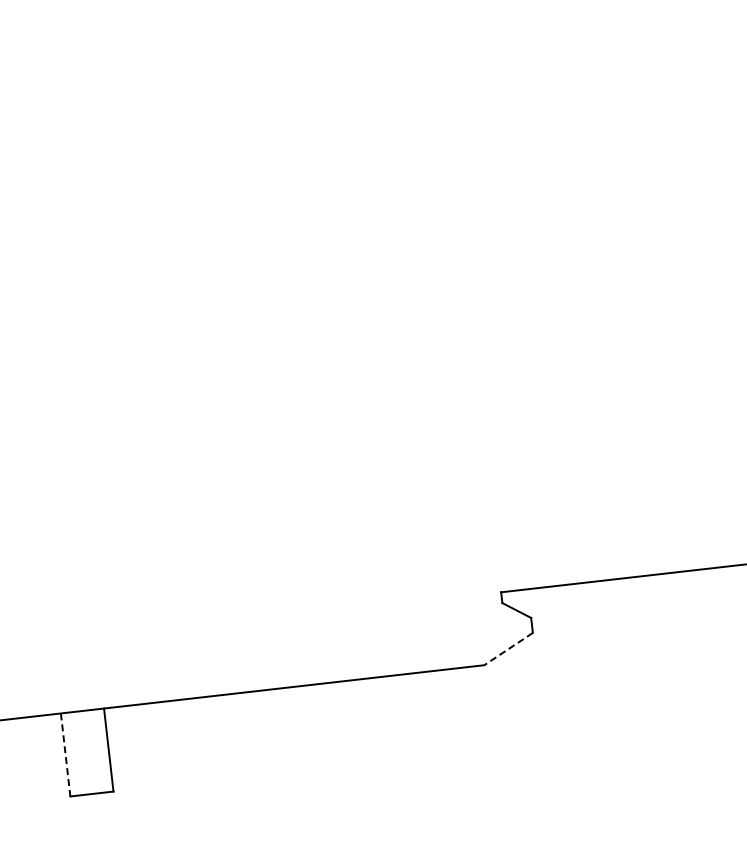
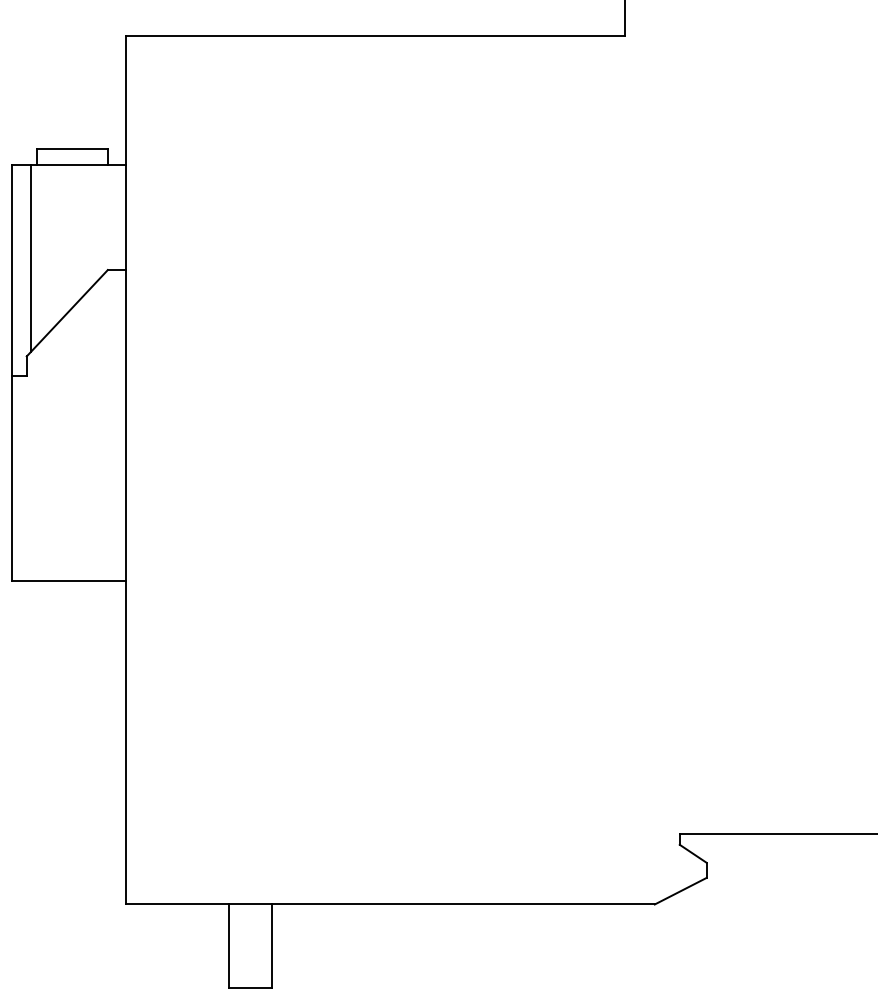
line: (508, 649) -> (680, 891), dashed -> solid
line: (65, 755) -> (228, 946), dashed -> solid

